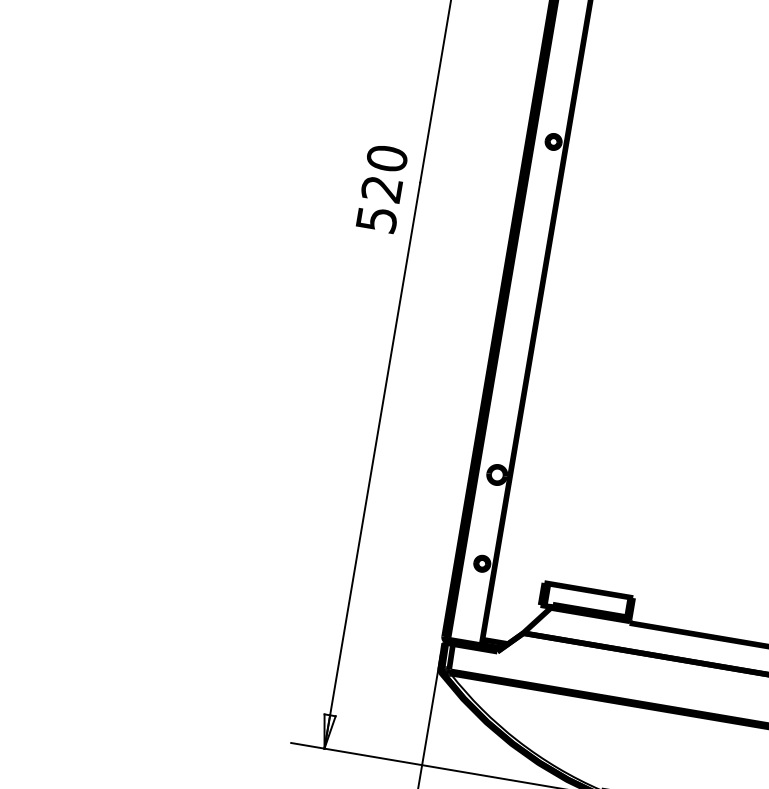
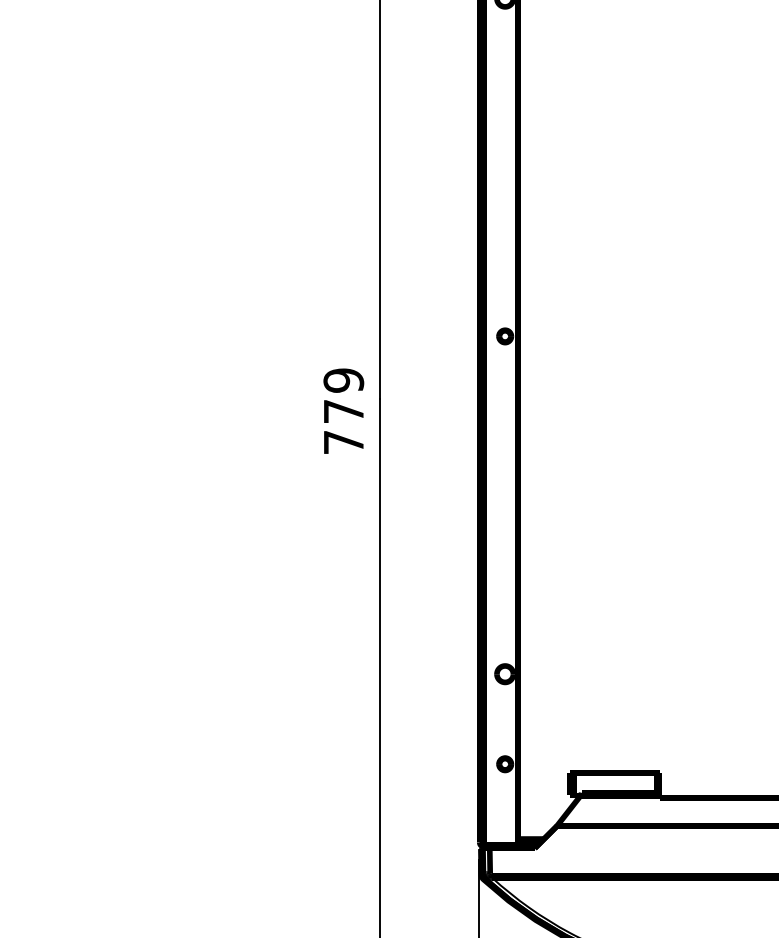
text: (381, 189) -> (343, 411), 520 -> 779

